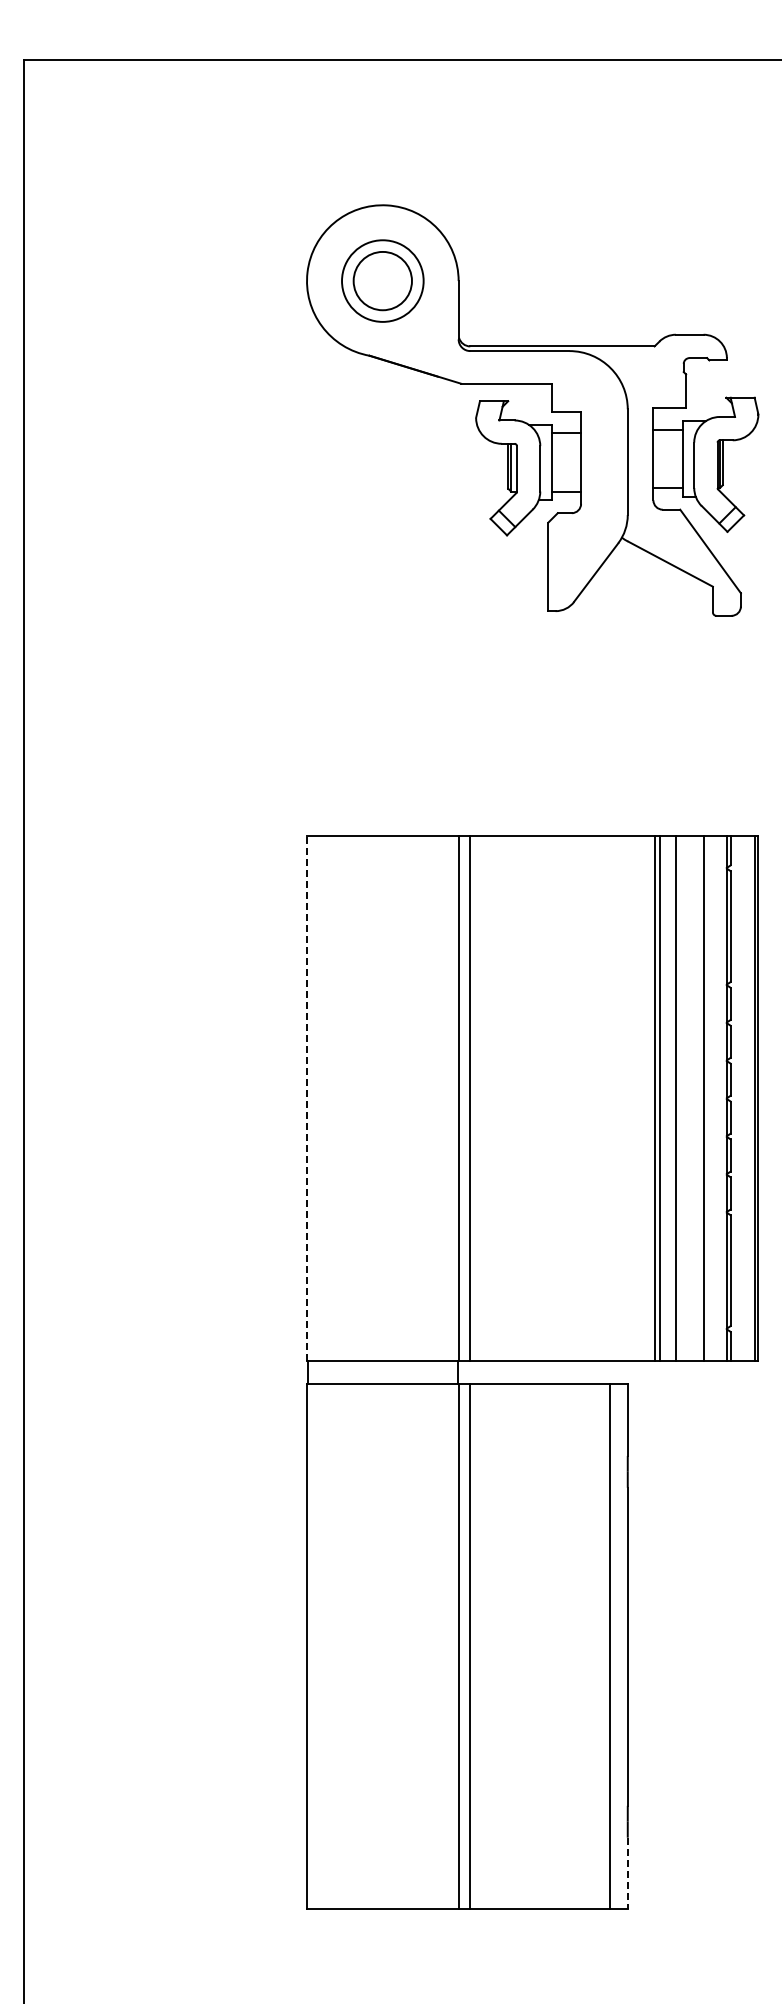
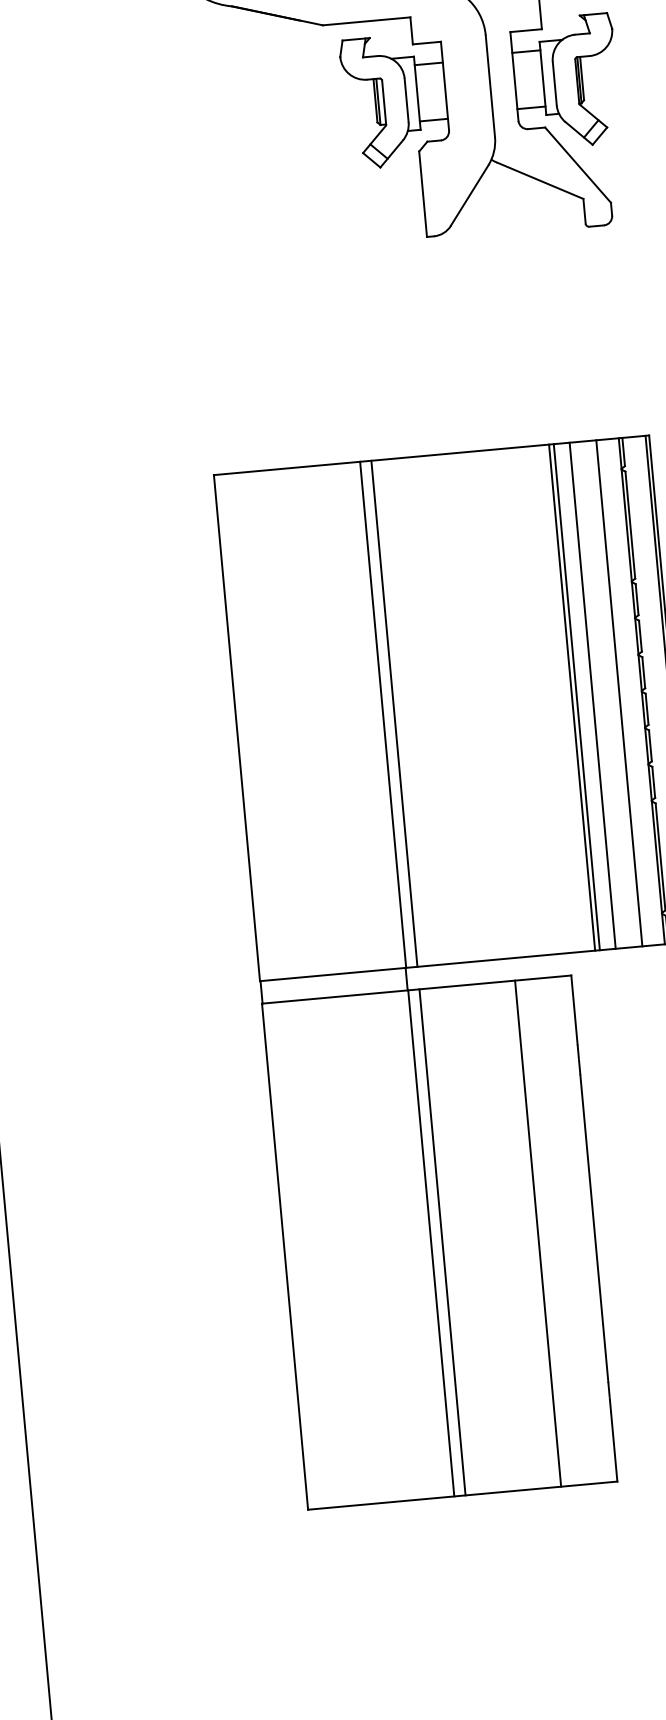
line: (307, 1098) -> (237, 728), dashed -> solid
line: (610, 1646) -> (538, 1233), moved
line: (627, 1873) -> (613, 1447), dashed -> solid

